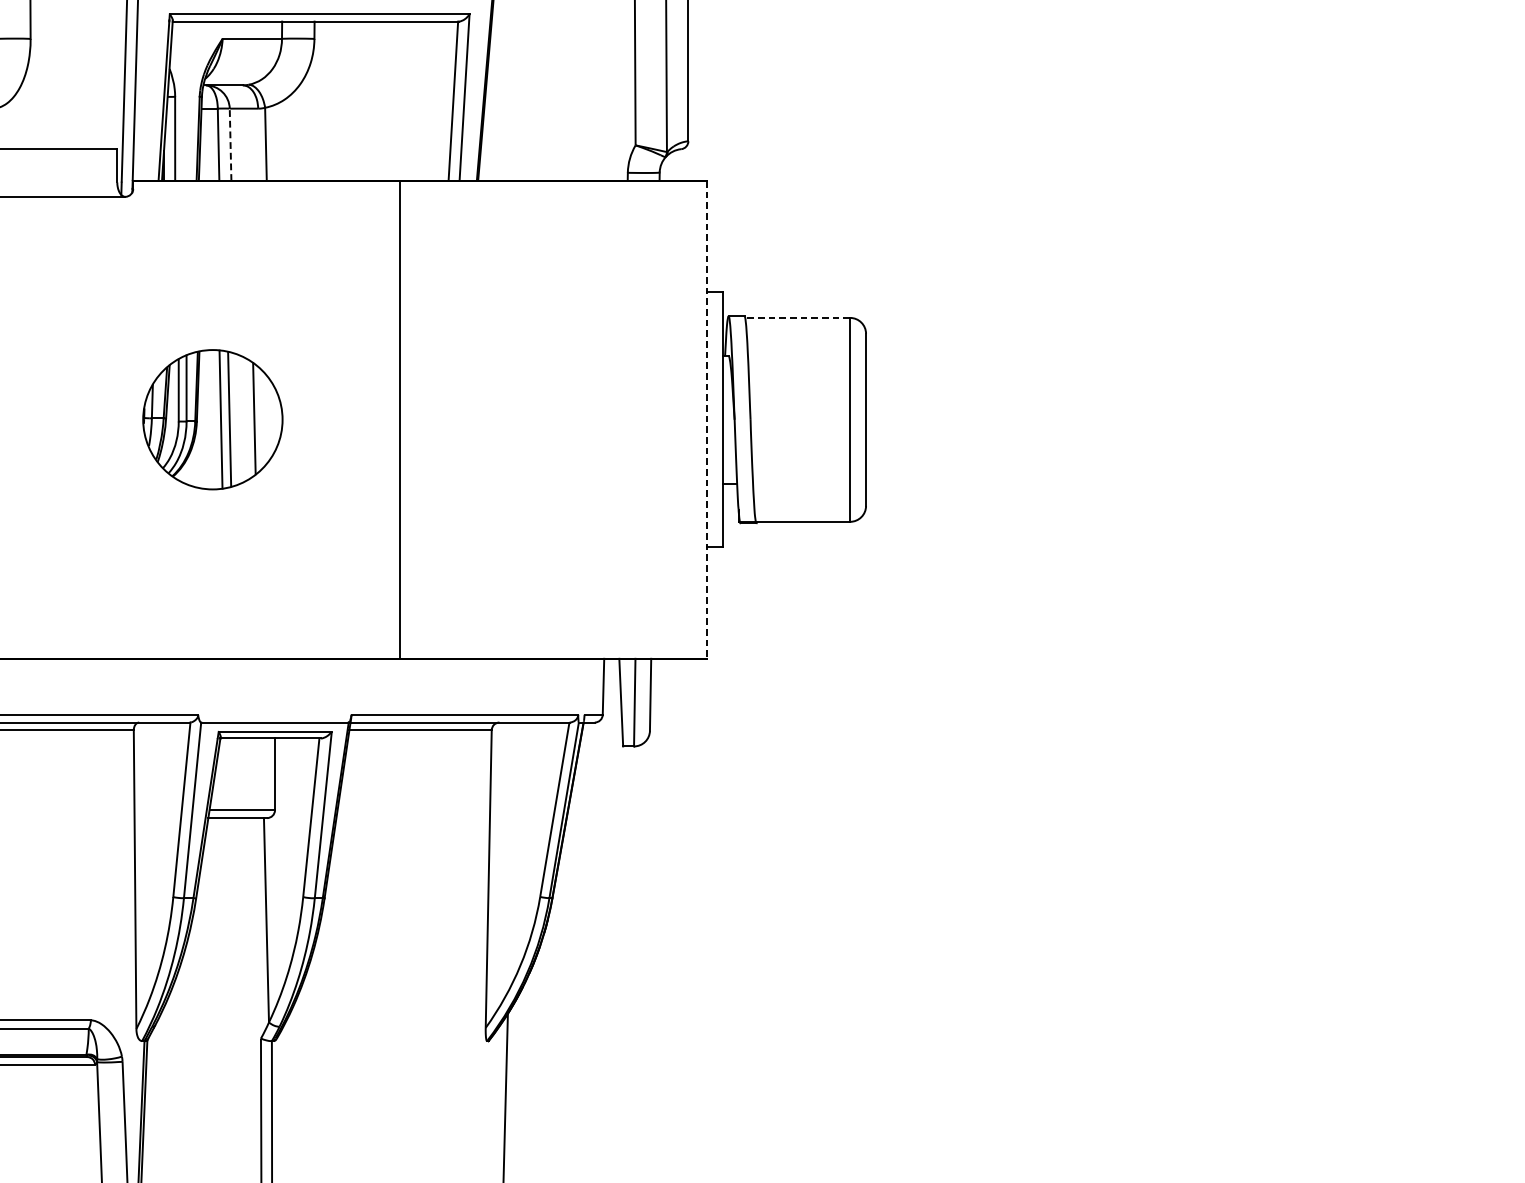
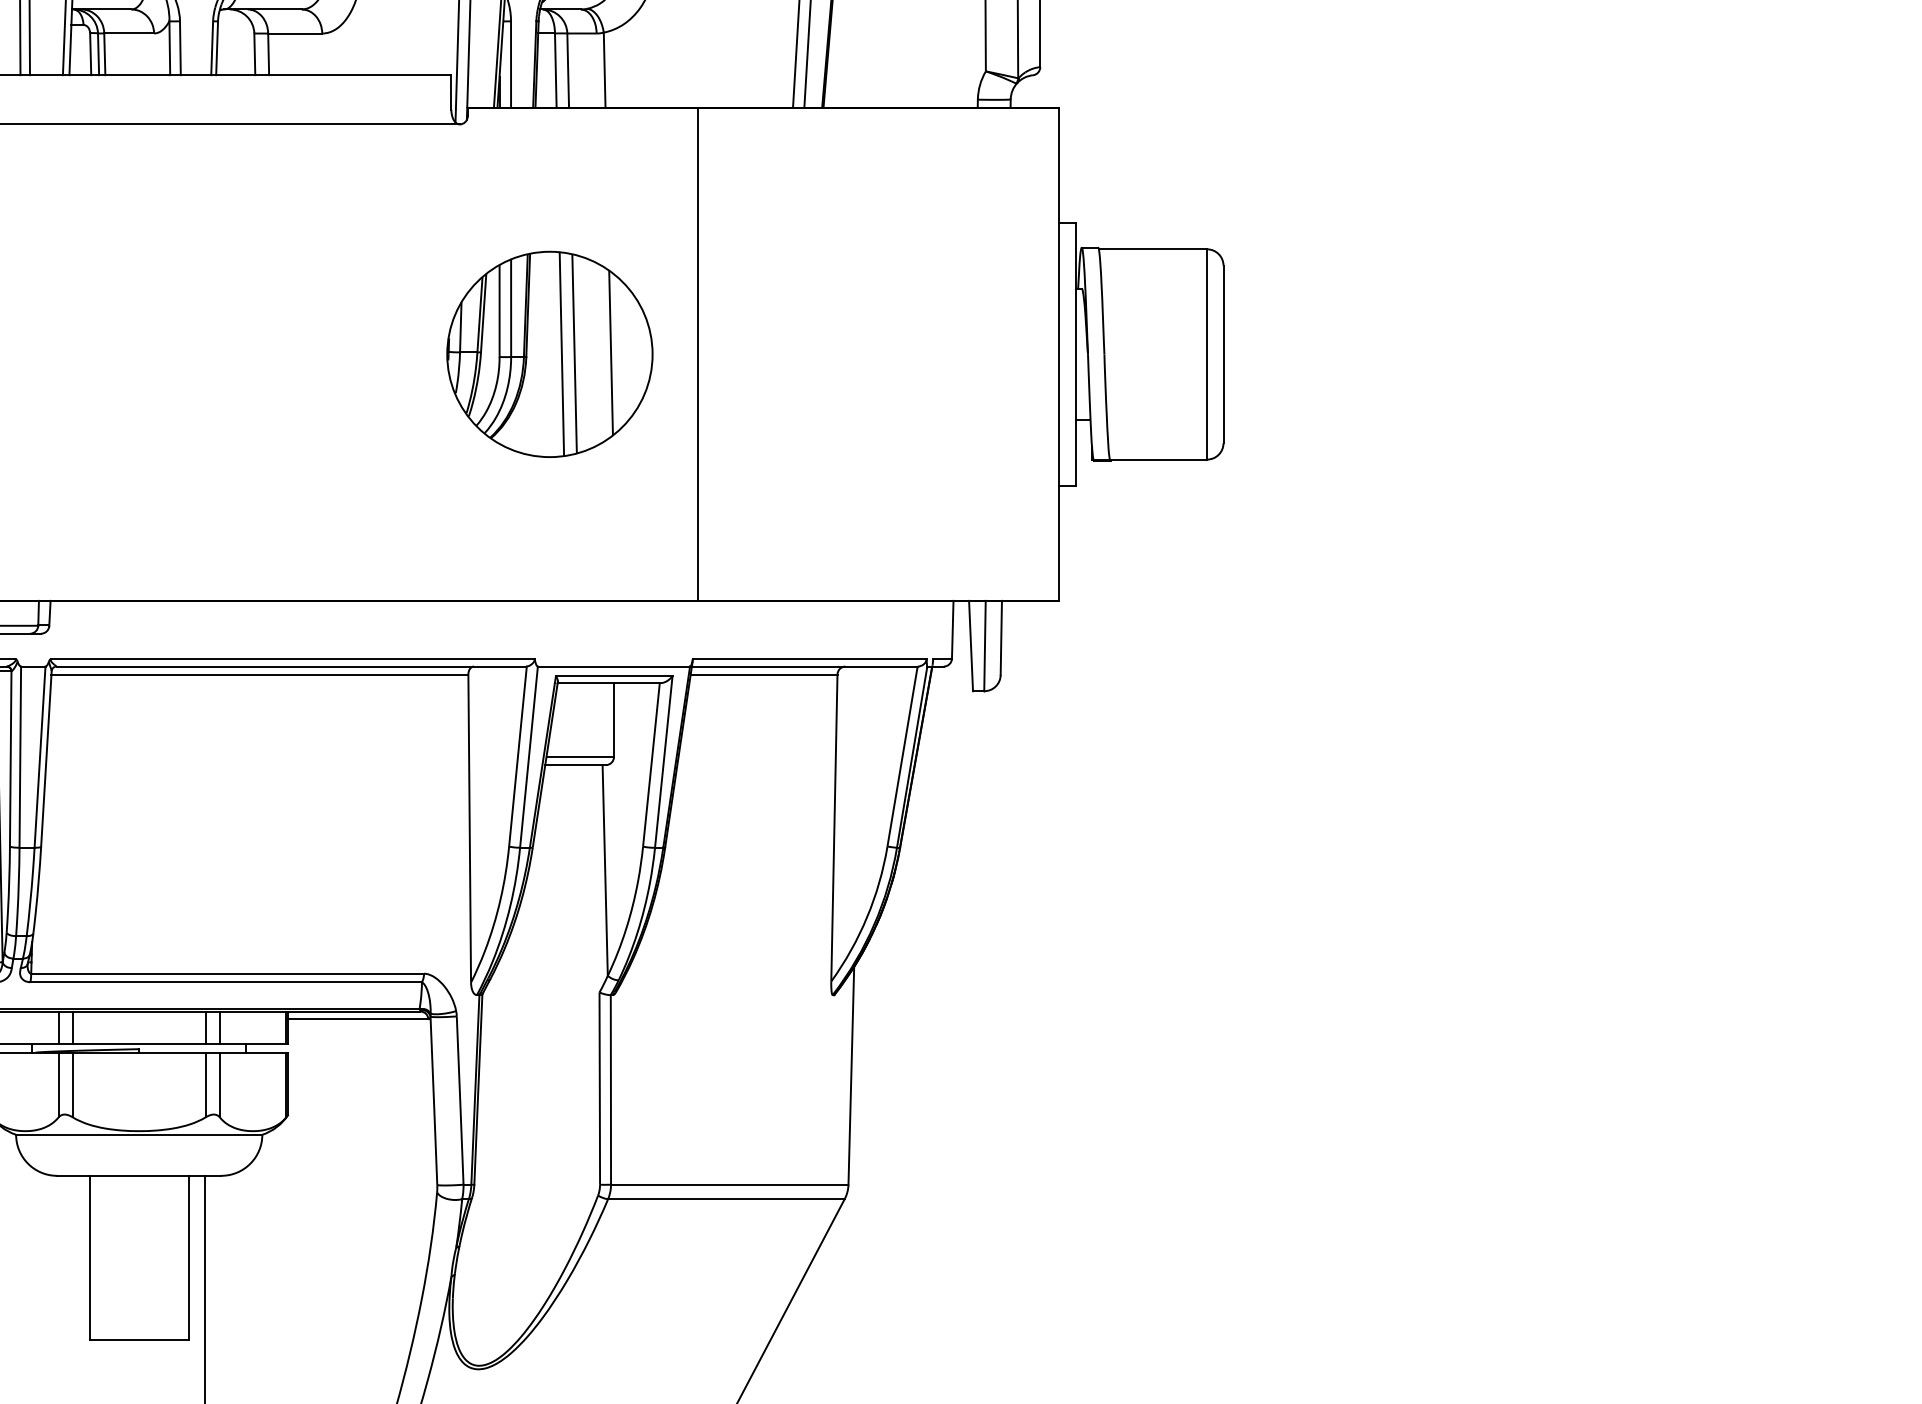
line: (230, 144) -> (568, 70), dashed -> solid
line: (797, 318) -> (1152, 249), dashed -> solid
part: (212, 418) -> (549, 353), size x1.43
line: (399, 419) -> (697, 354), moved
line: (707, 419) -> (1059, 354), dashed -> solid

